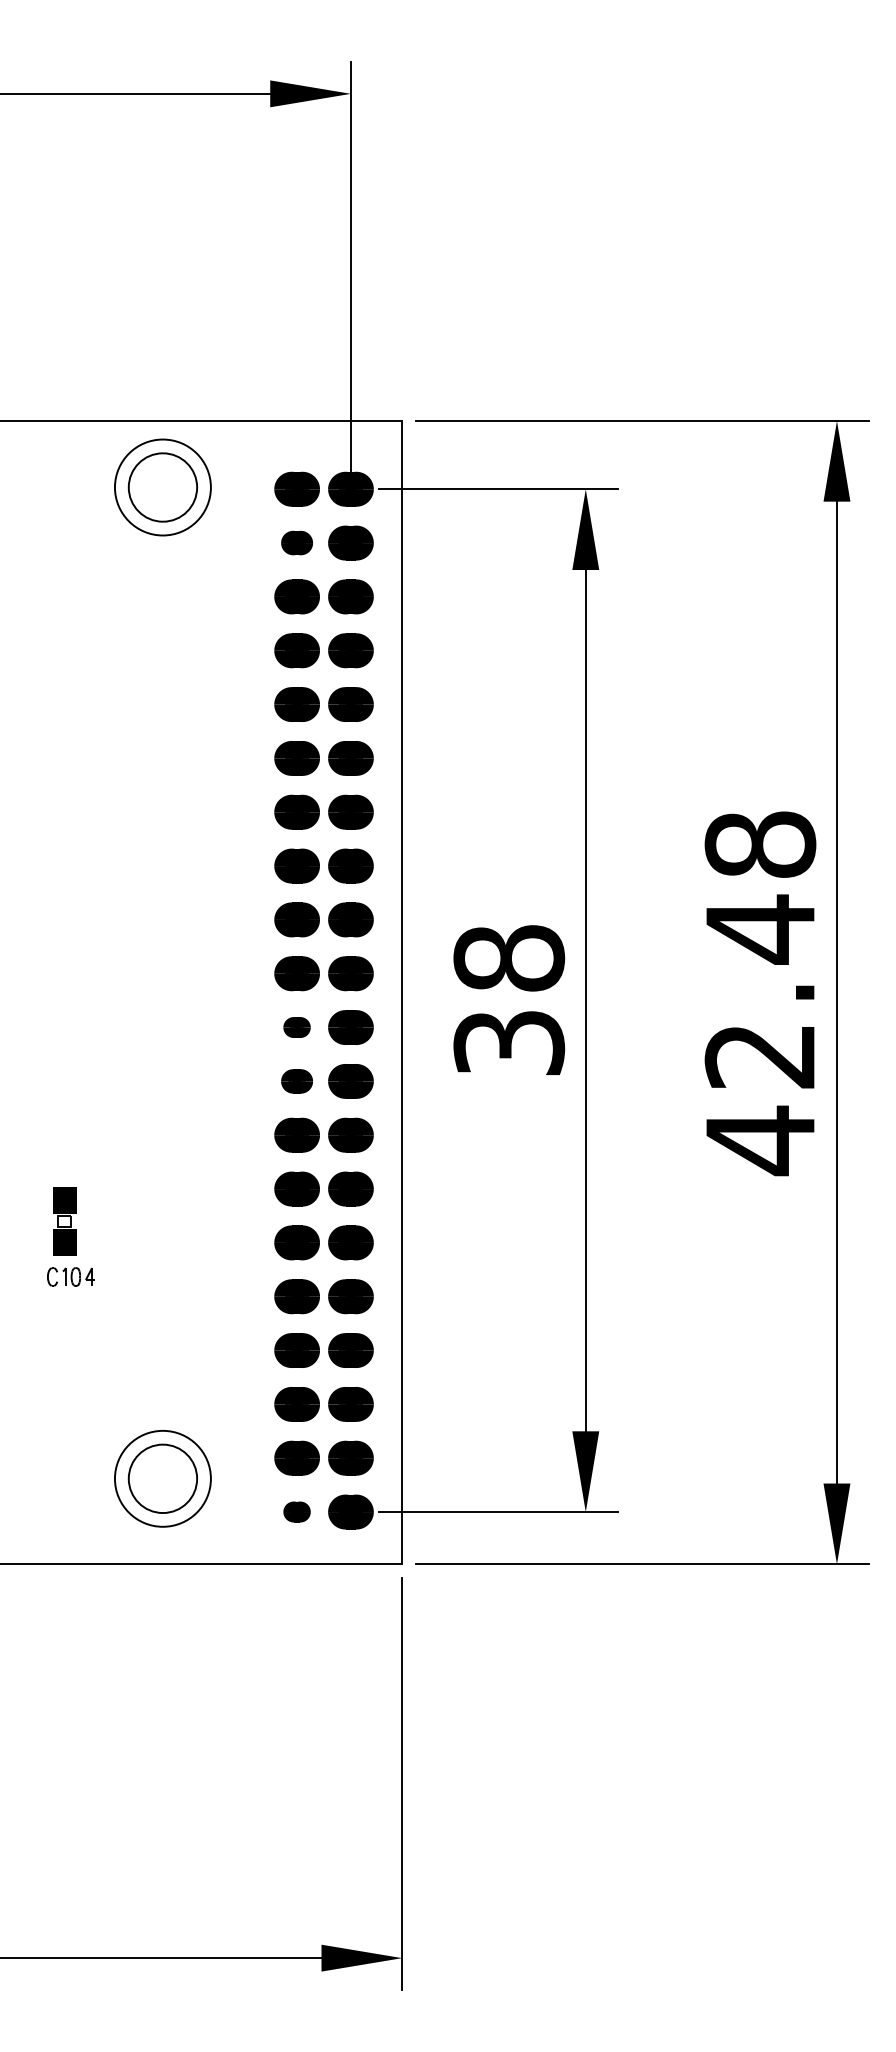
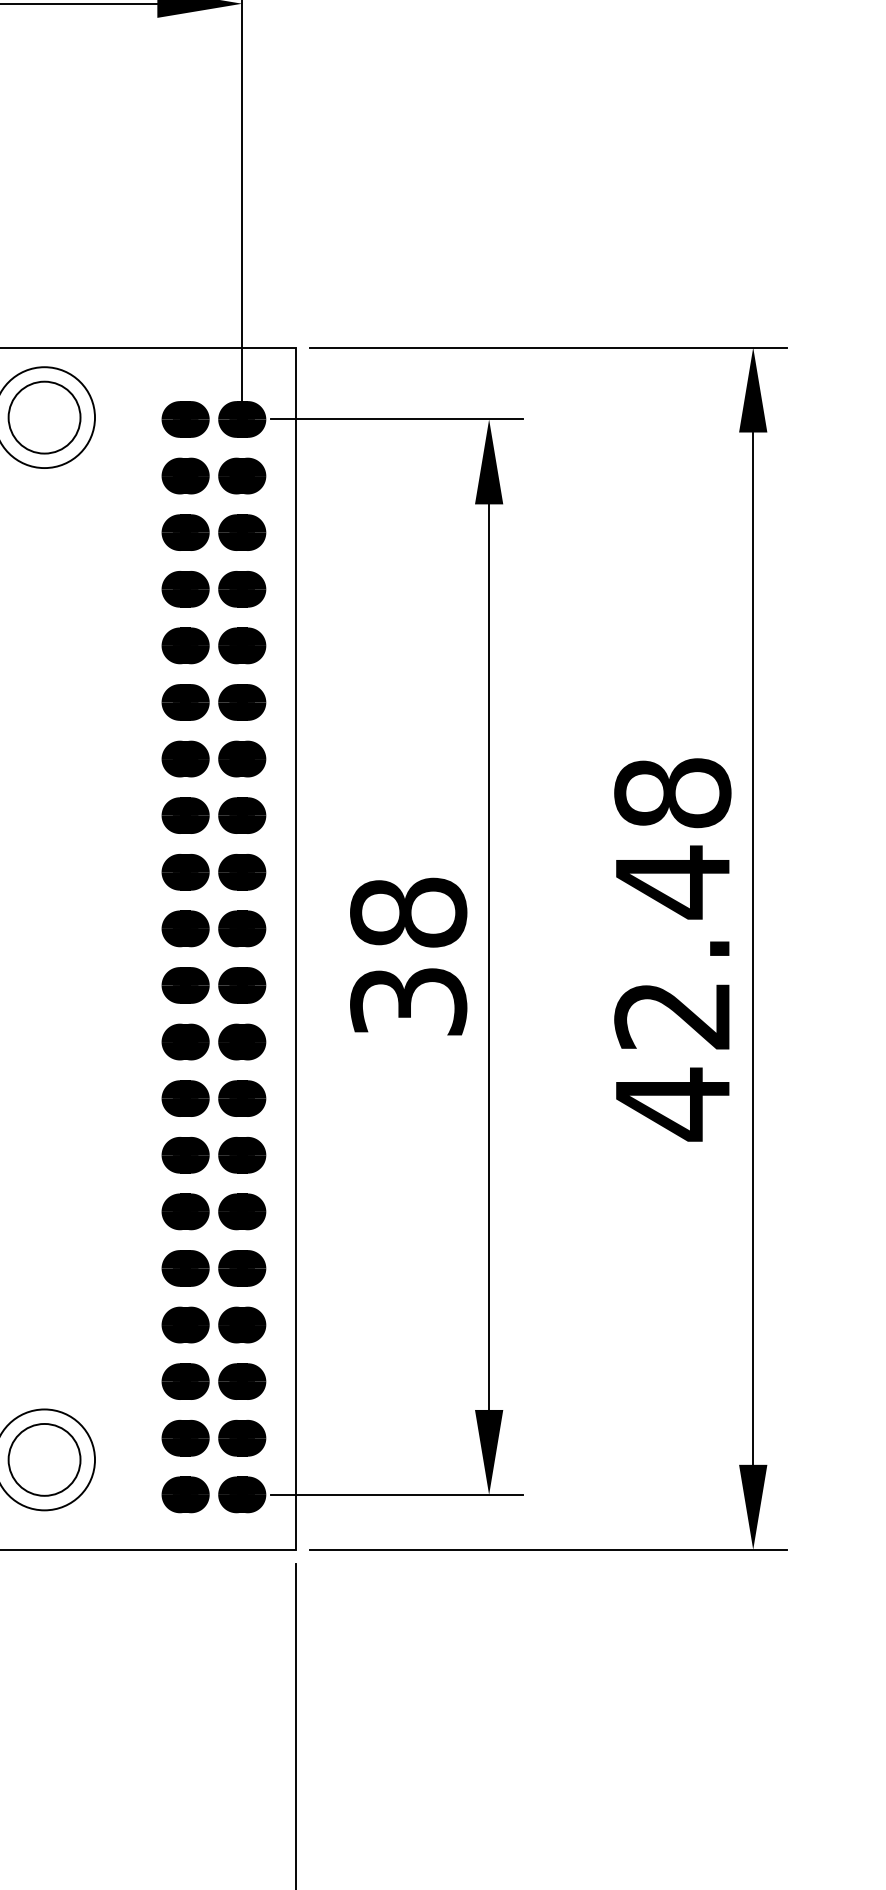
part: (296, 542) -> (184, 475), size x1.43
part: (296, 1027) -> (184, 985), size x1.67
part: (296, 1081) -> (184, 1042), size x1.43
part: (296, 1511) -> (184, 1494), size x1.67

